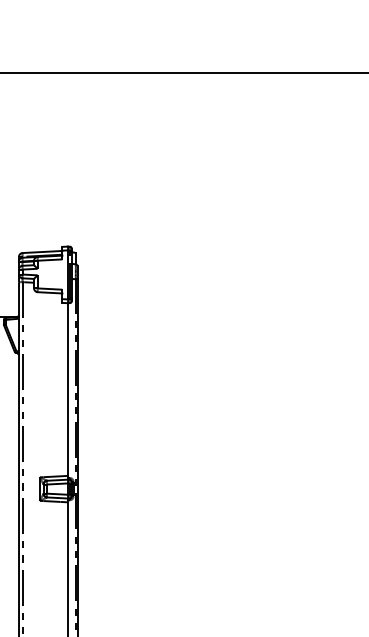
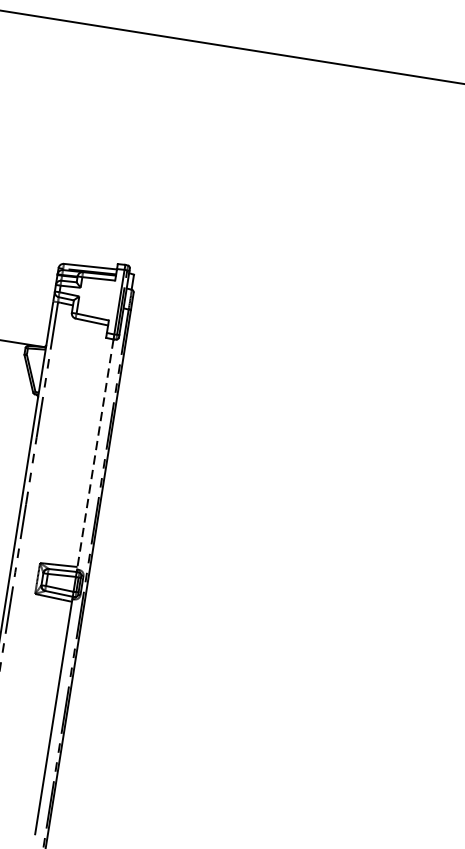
line: (68, 391) -> (95, 455), solid -> dashed

